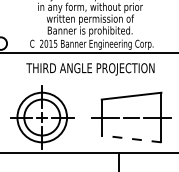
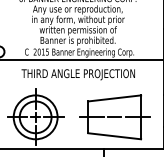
line: (131, 139) -> (114, 136), dashed -> solid

